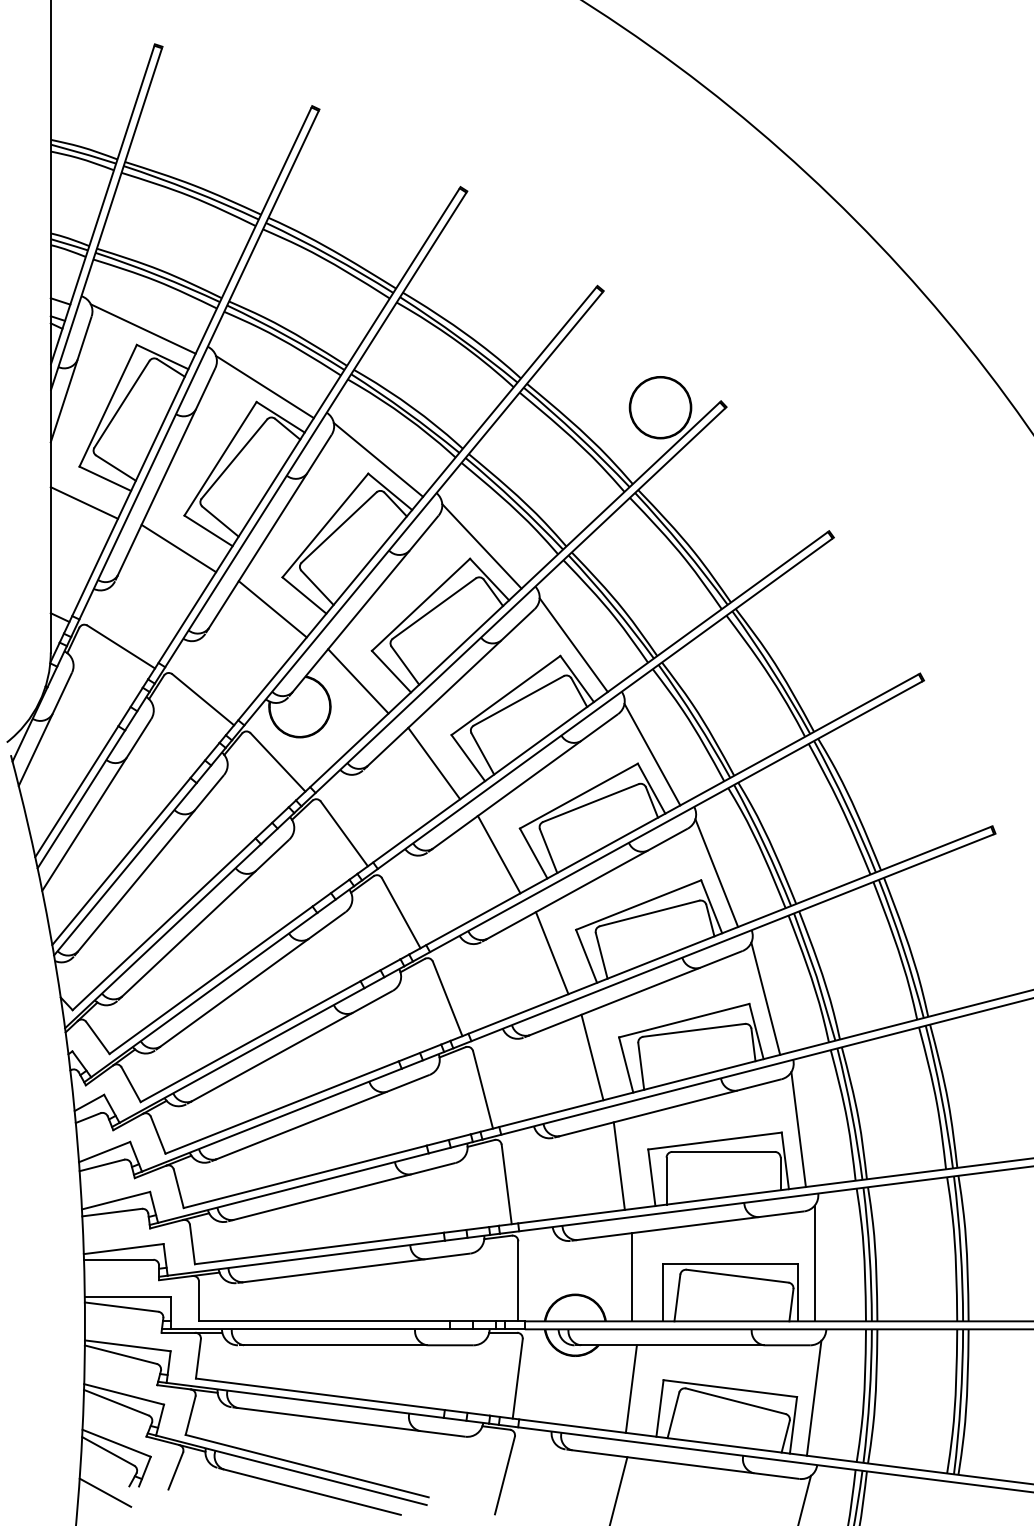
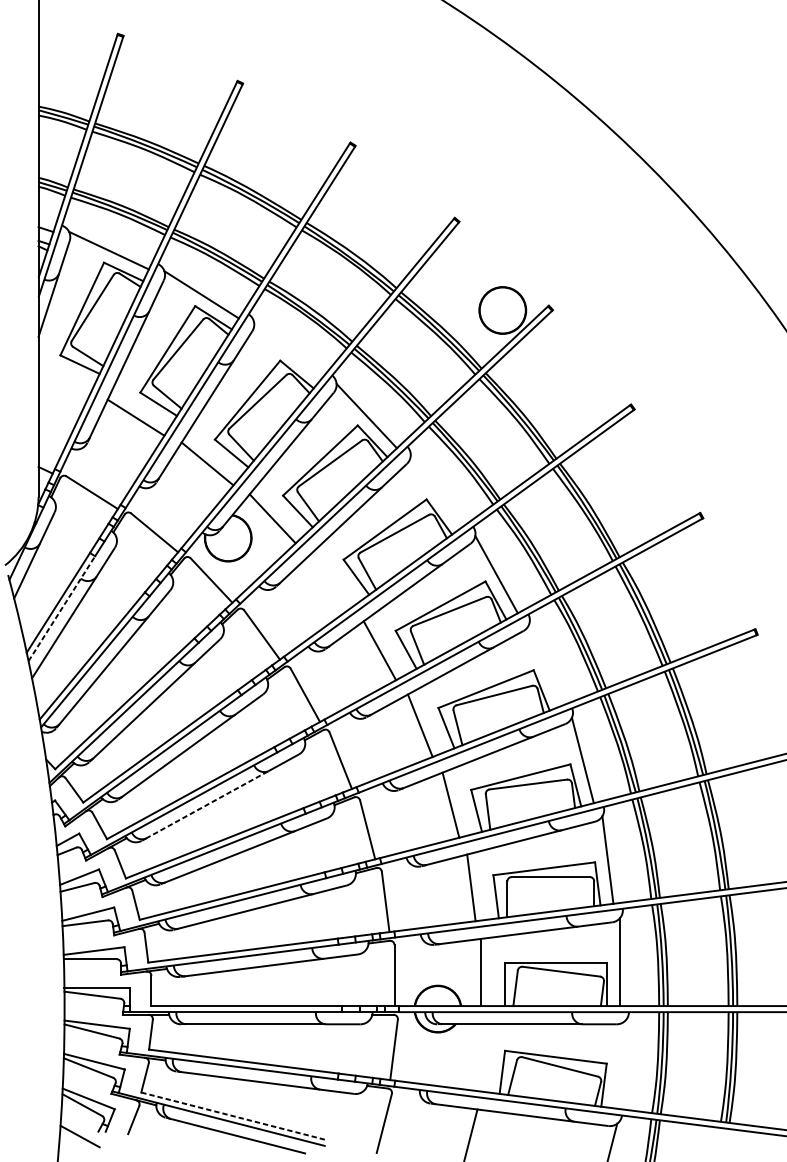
line: (378, 459) -> (288, 349), removed
line: (84, 502) -> (64, 382), removed
line: (573, 645) -> (436, 491), removed
line: (434, 763) -> (330, 581), removed
line: (81, 799) -> (61, 608), solid -> dashed
line: (716, 873) -> (545, 665), removed
line: (272, 1057) -> (207, 805), solid -> dashed
line: (630, 1388) -> (479, 1057), removed
line: (813, 1397) -> (619, 1064), removed
line: (307, 1466) -> (234, 1116), solid -> dashed

